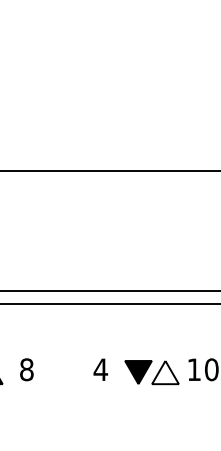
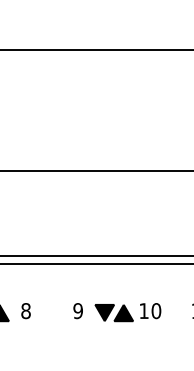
text: (101, 370) -> (78, 311), 4 -> 9
fill: (165, 371) -> (123, 312), added

